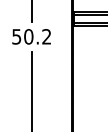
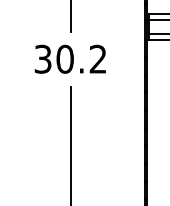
text: (16, 36) -> (42, 58), 50.2 -> 30.2

